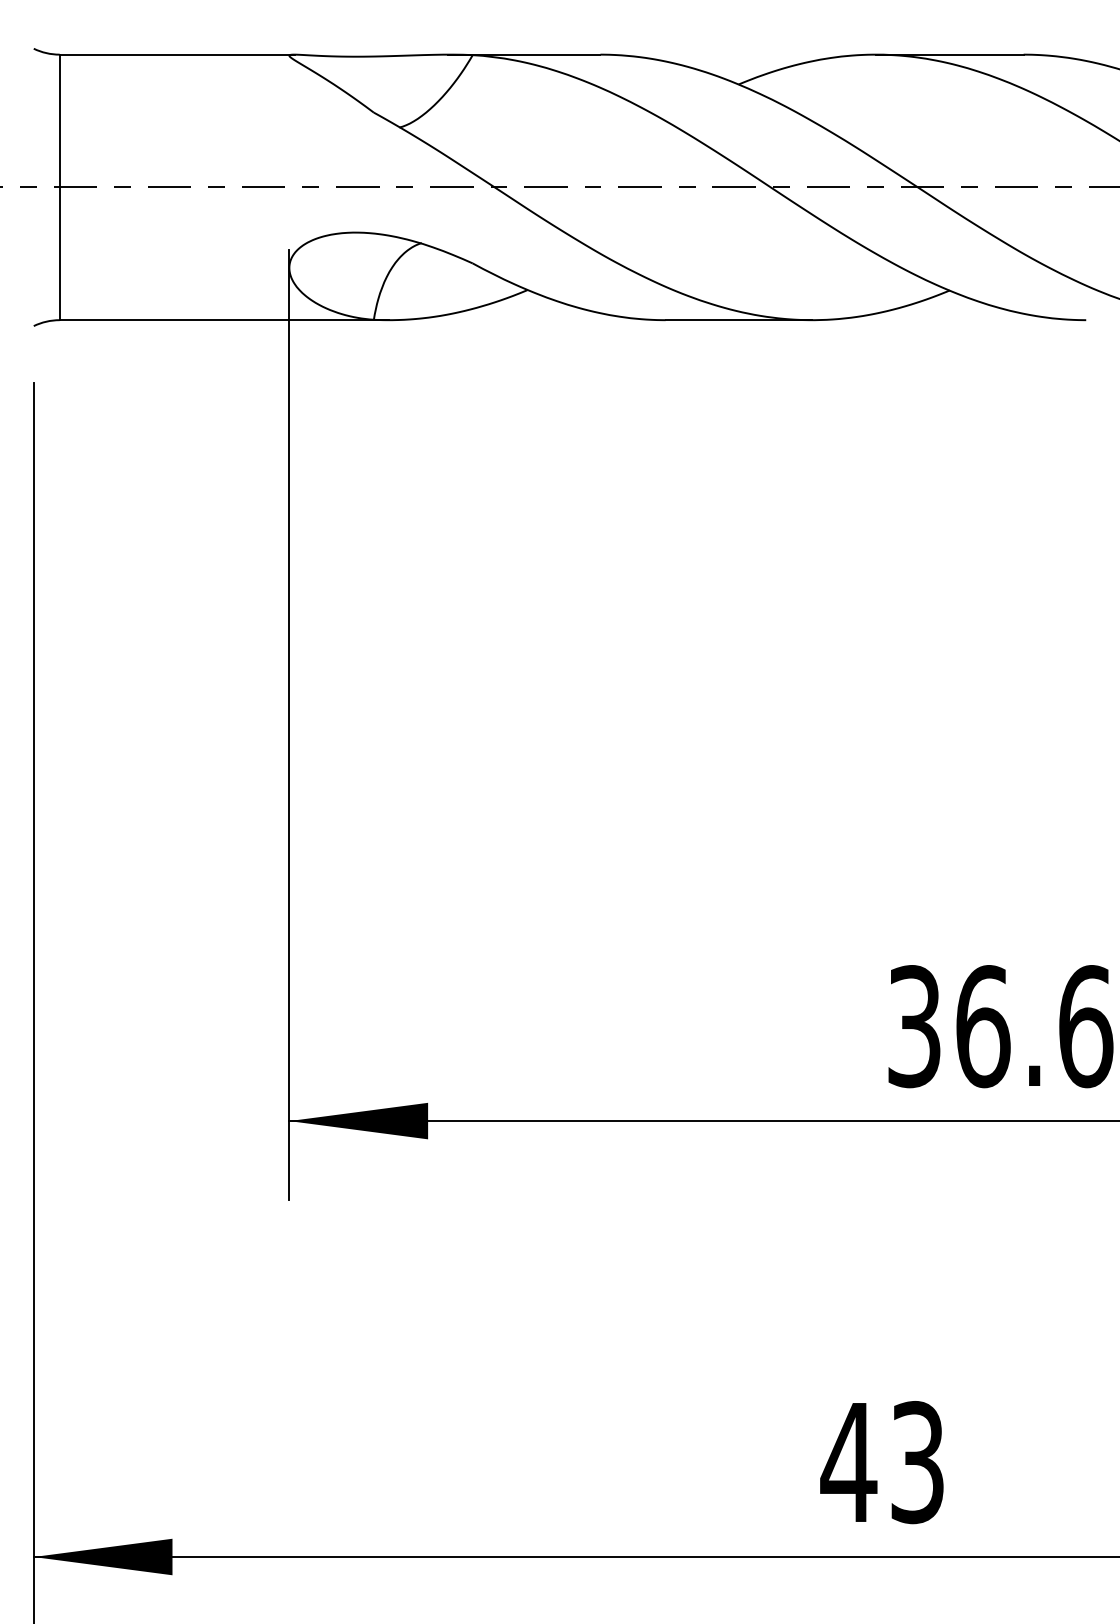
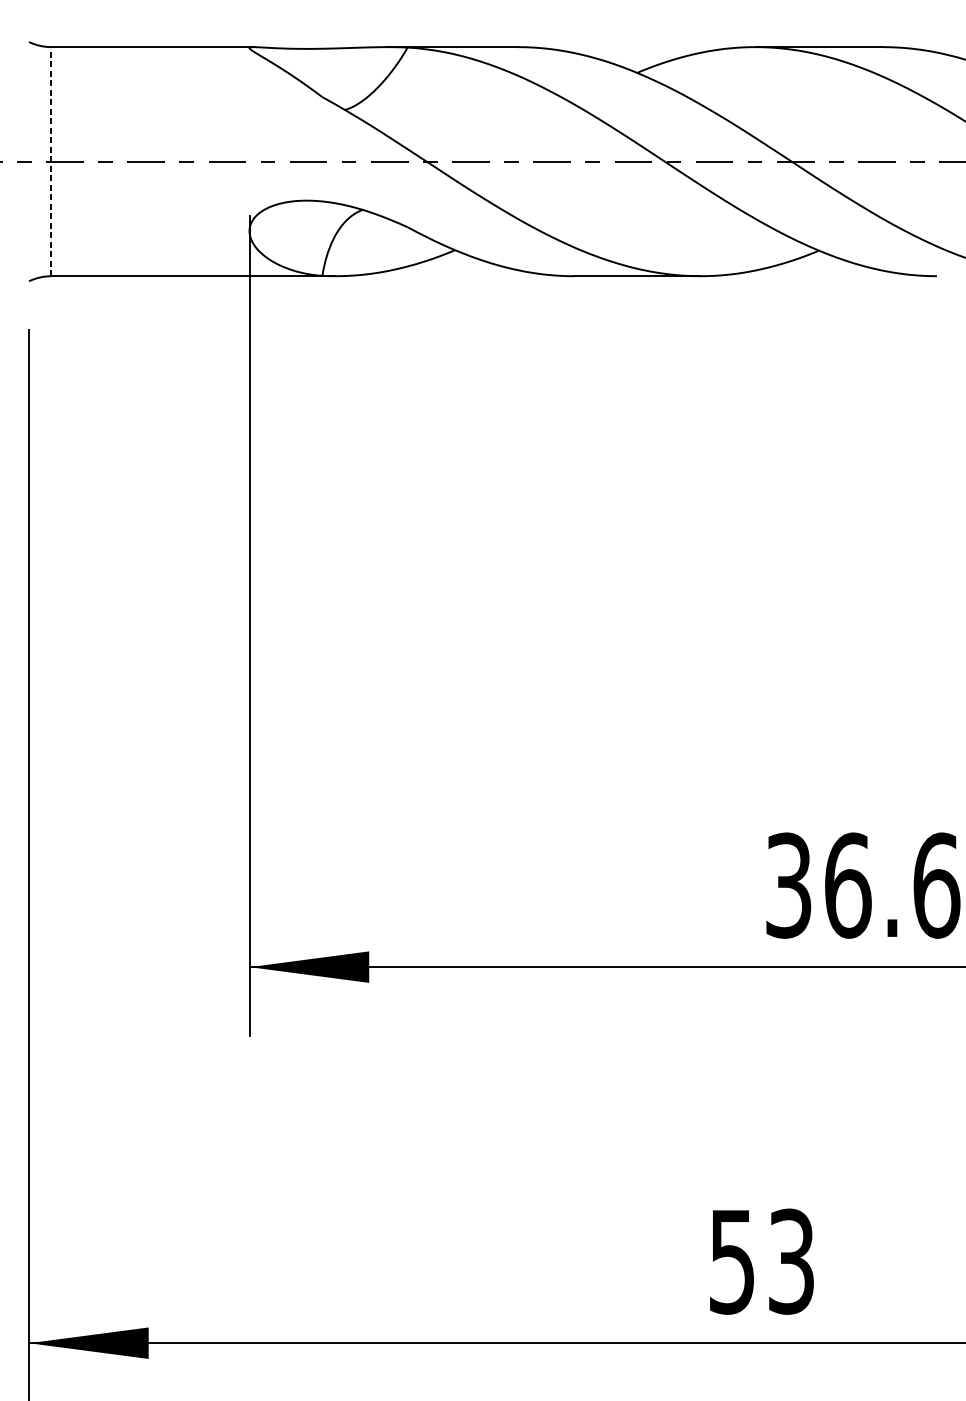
line: (59, 187) -> (51, 161), solid -> dashed
text: (848, 1463) -> (731, 1262), 43 -> 53

